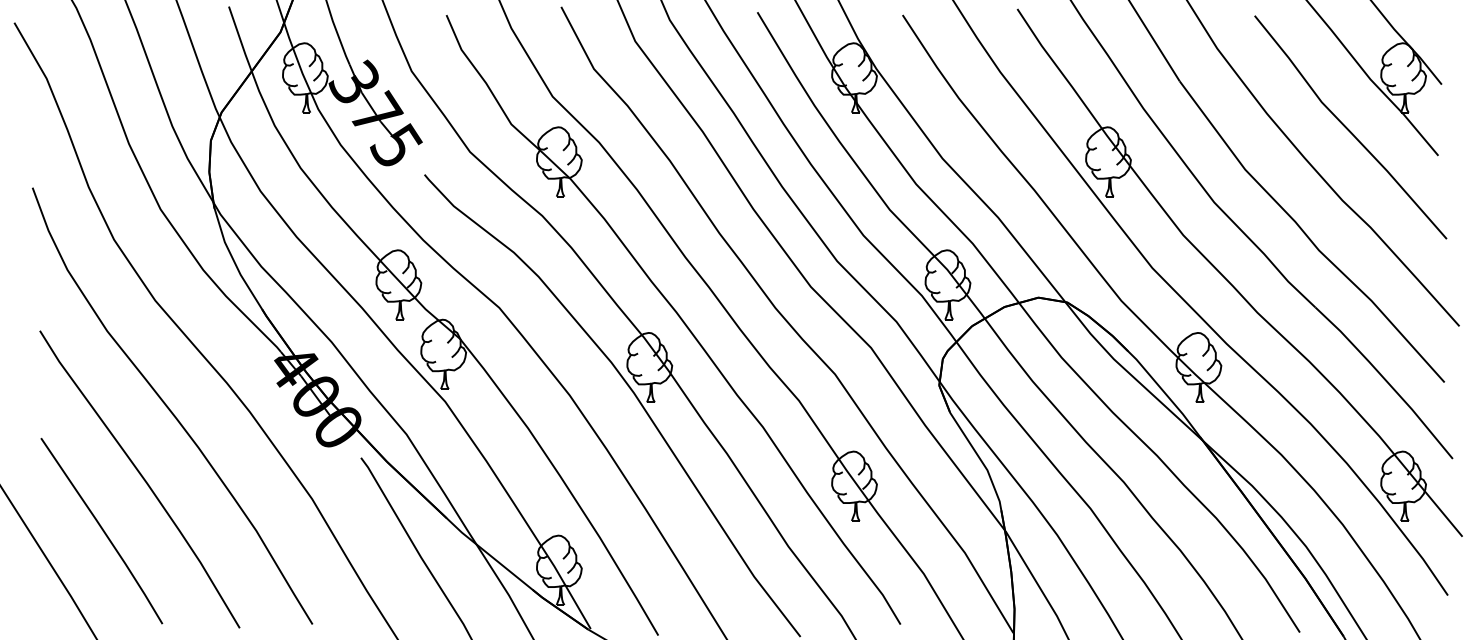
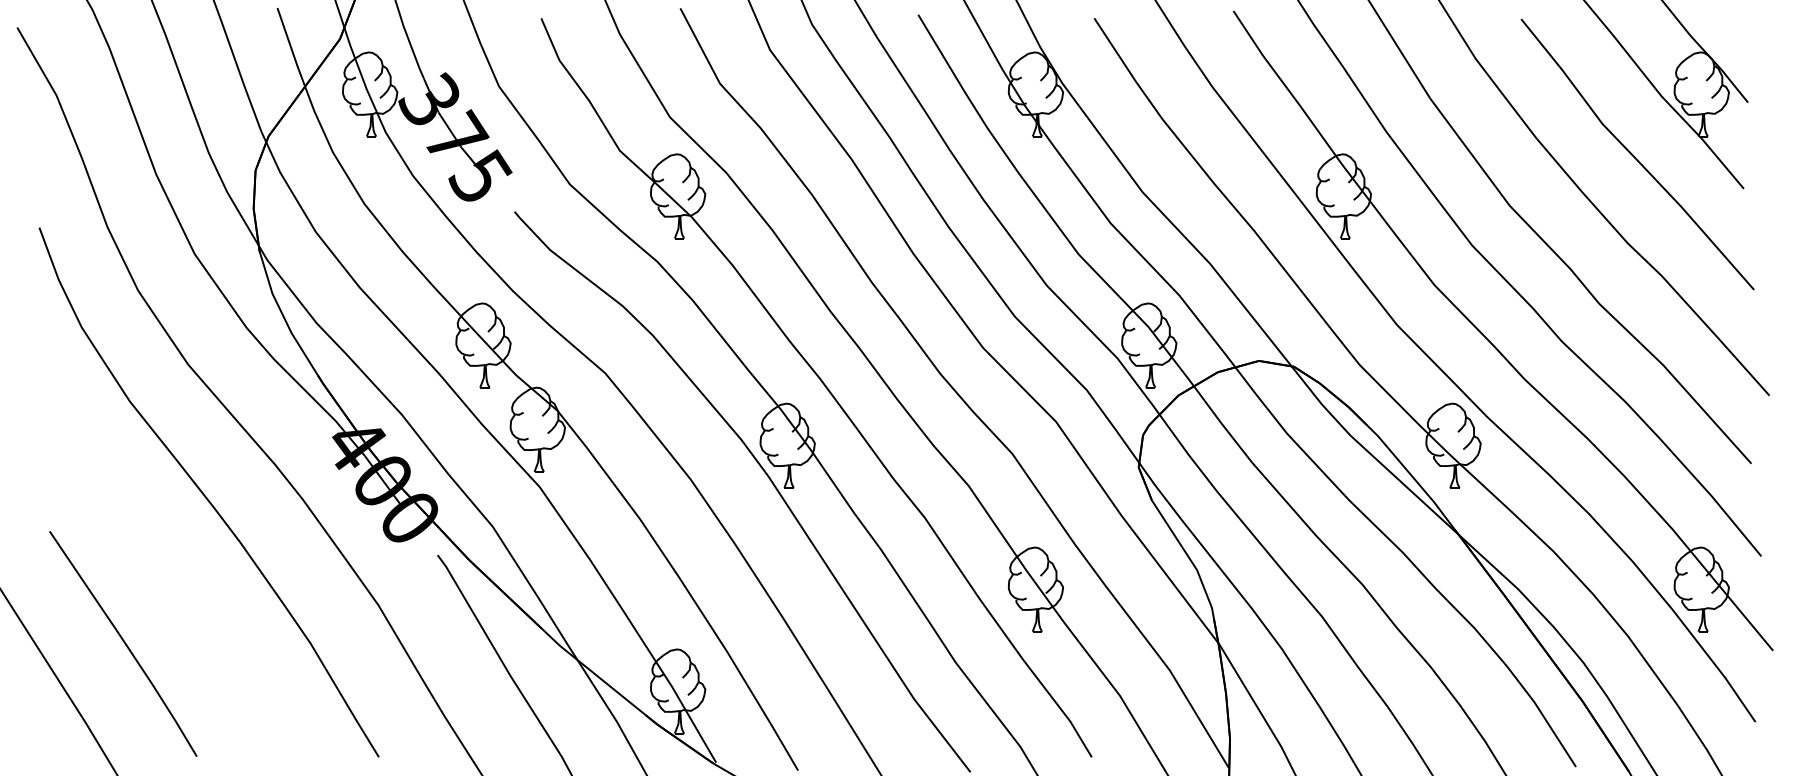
curve: (141, 477) -> (171, 578), removed

